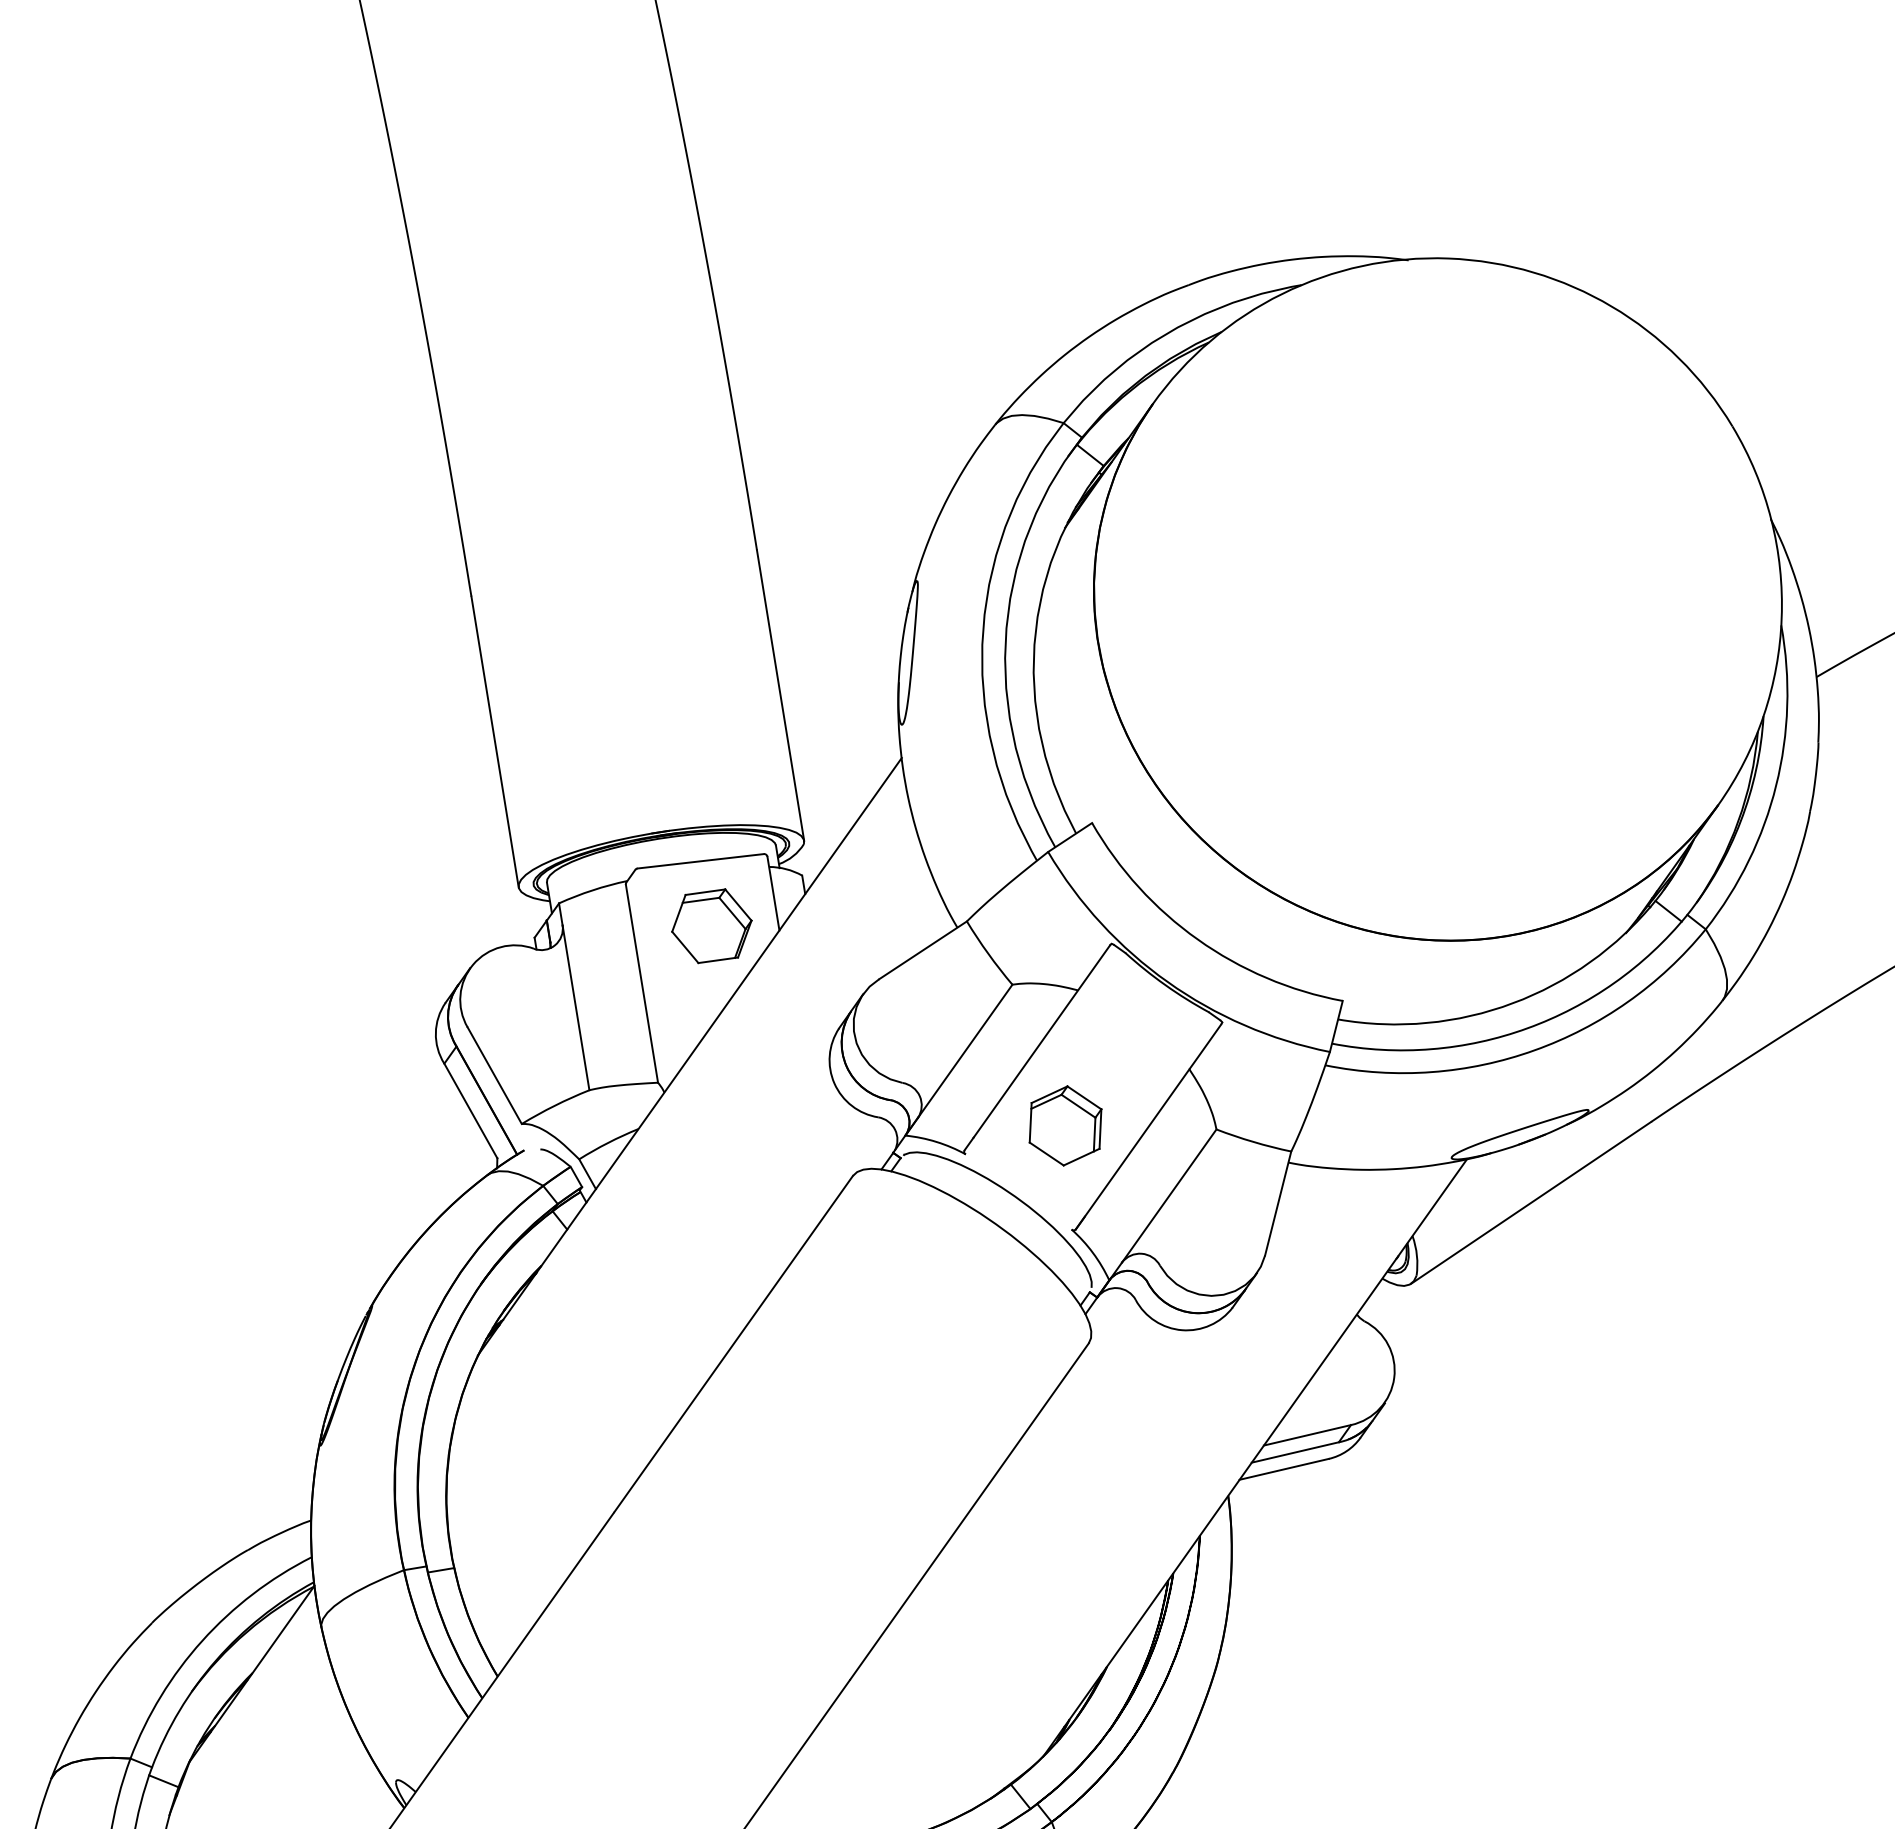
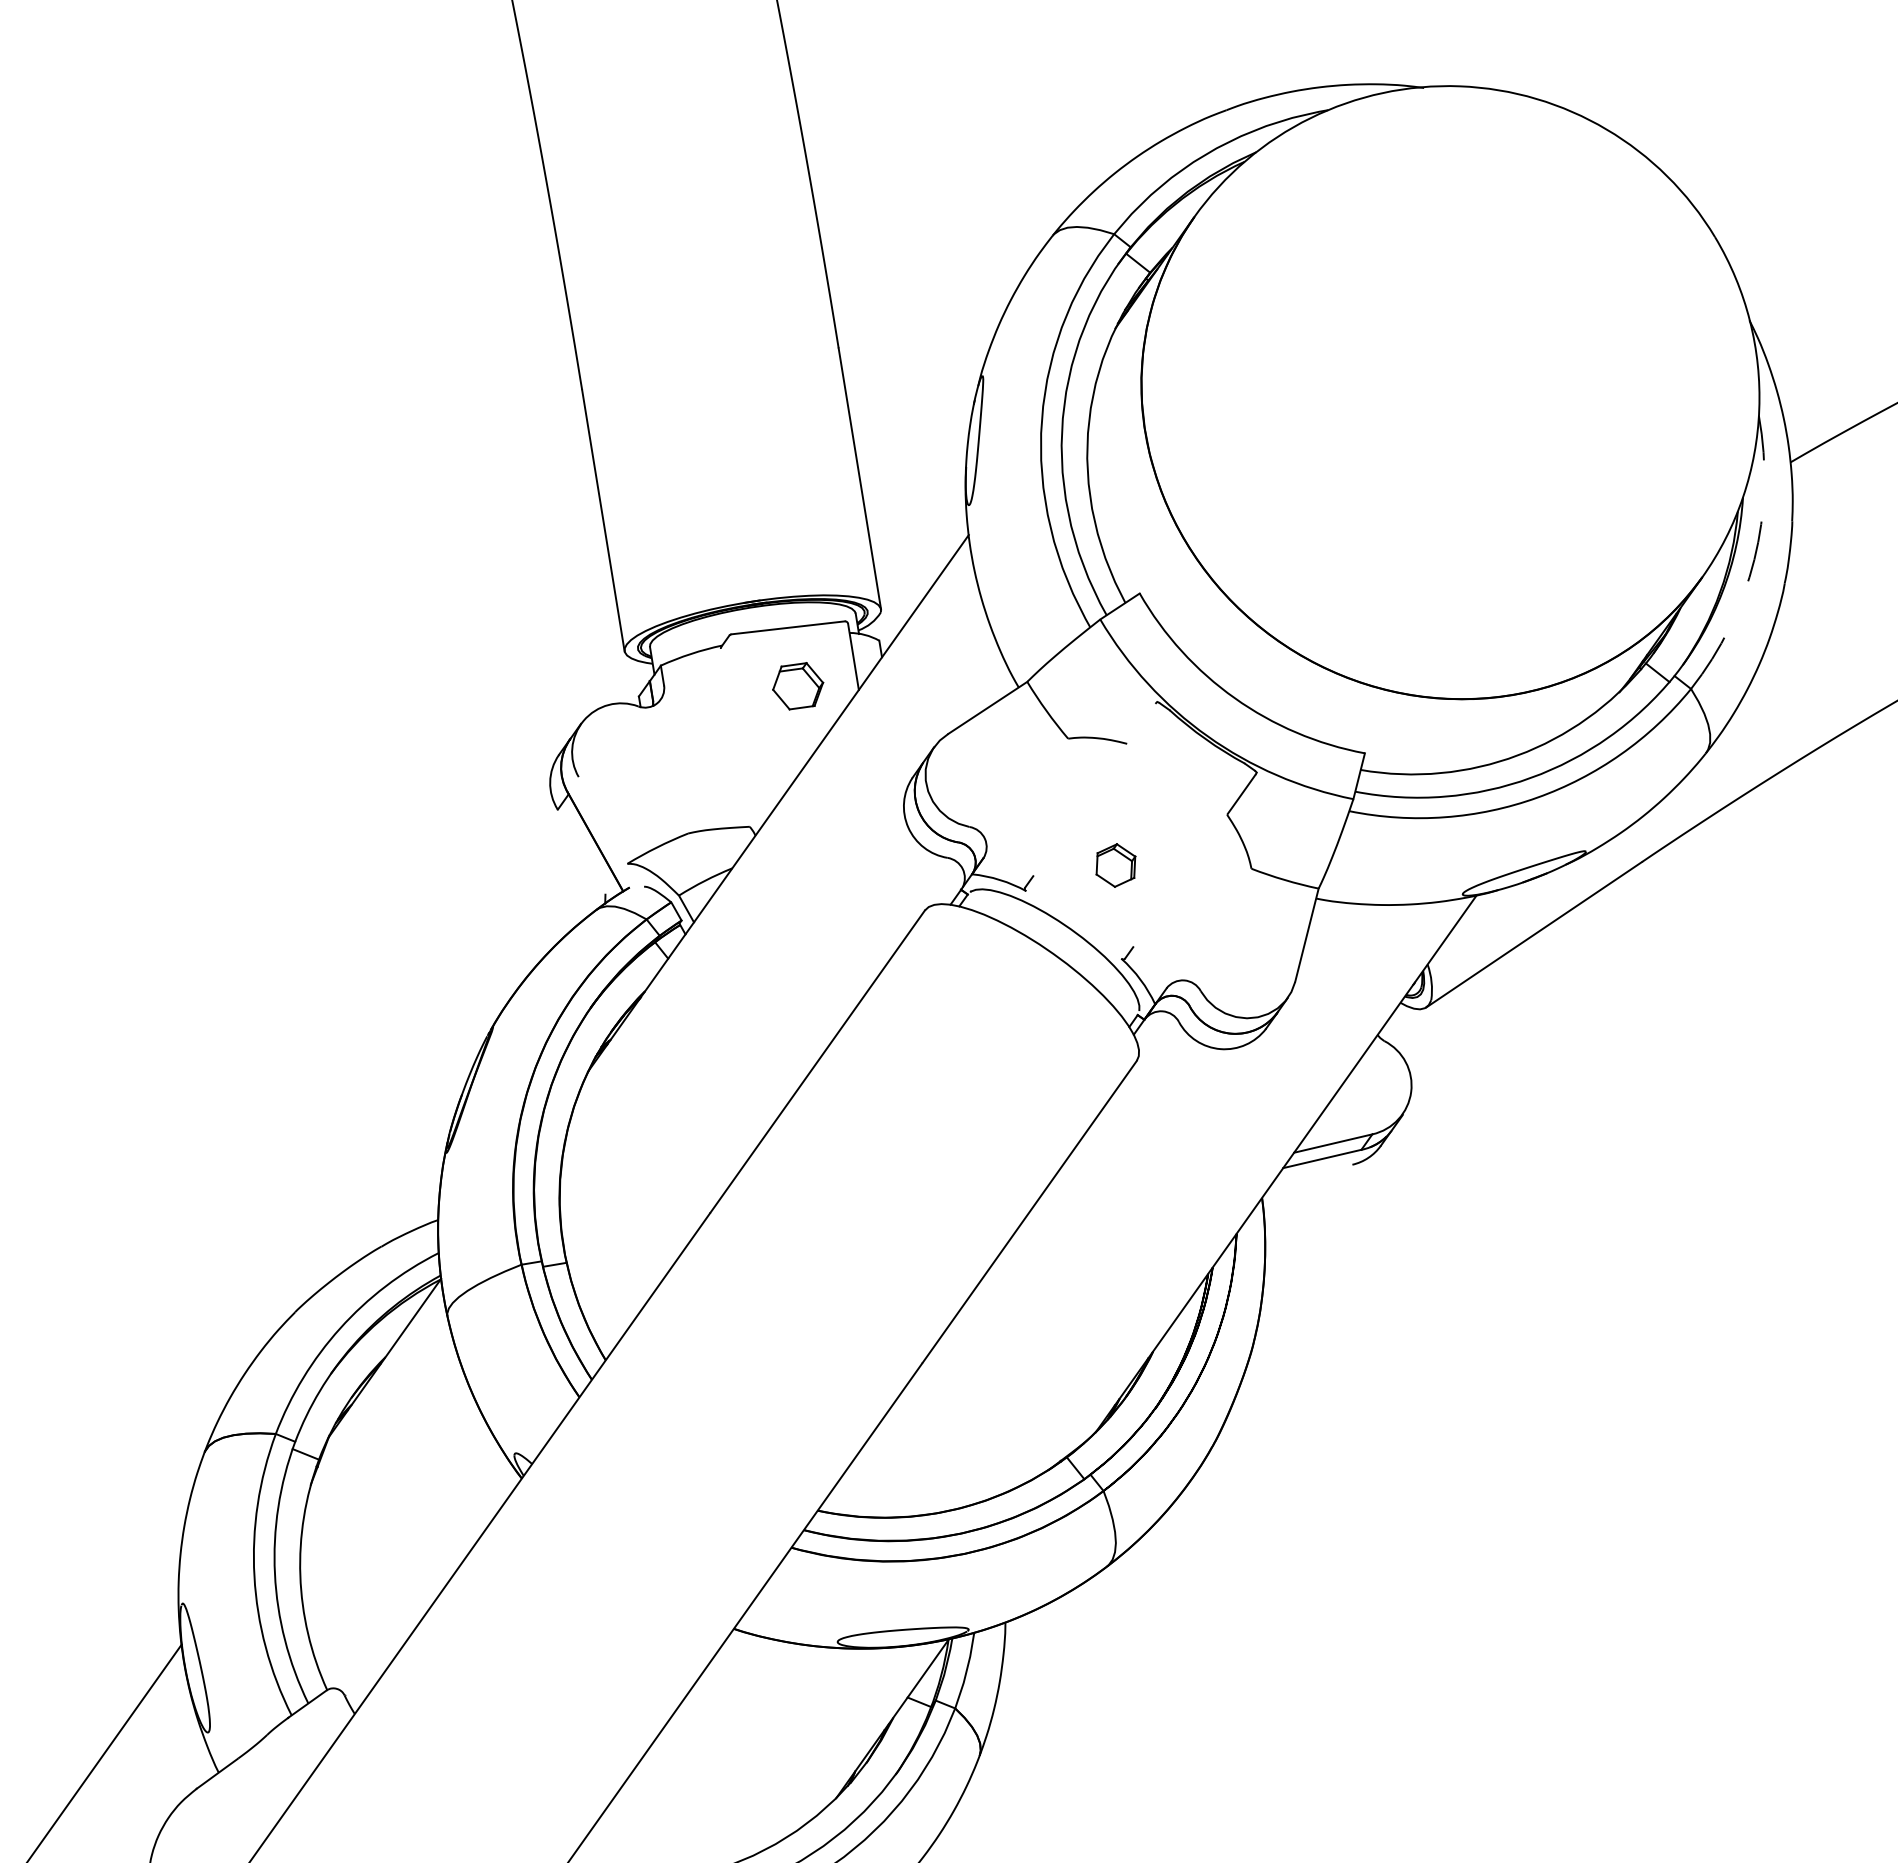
arc: (1776, 785) -> (1754, 559), solid -> dashed
part: (711, 926) -> (797, 686), size x0.7
line: (641, 983) -> (734, 737), removed
line: (576, 1007) -> (676, 759), removed
line: (1041, 1041) -> (1094, 789), removed
line: (964, 1051) -> (1025, 798), removed
line: (494, 1075) -> (602, 820), removed
line: (470, 1110) -> (581, 851), removed
part: (1065, 1125) -> (1115, 865), size x0.6
line: (1132, 1149) -> (1176, 886), removed
line: (1168, 1195) -> (1208, 928), removed
line: (1284, 1468) -> (1312, 1173), removed

